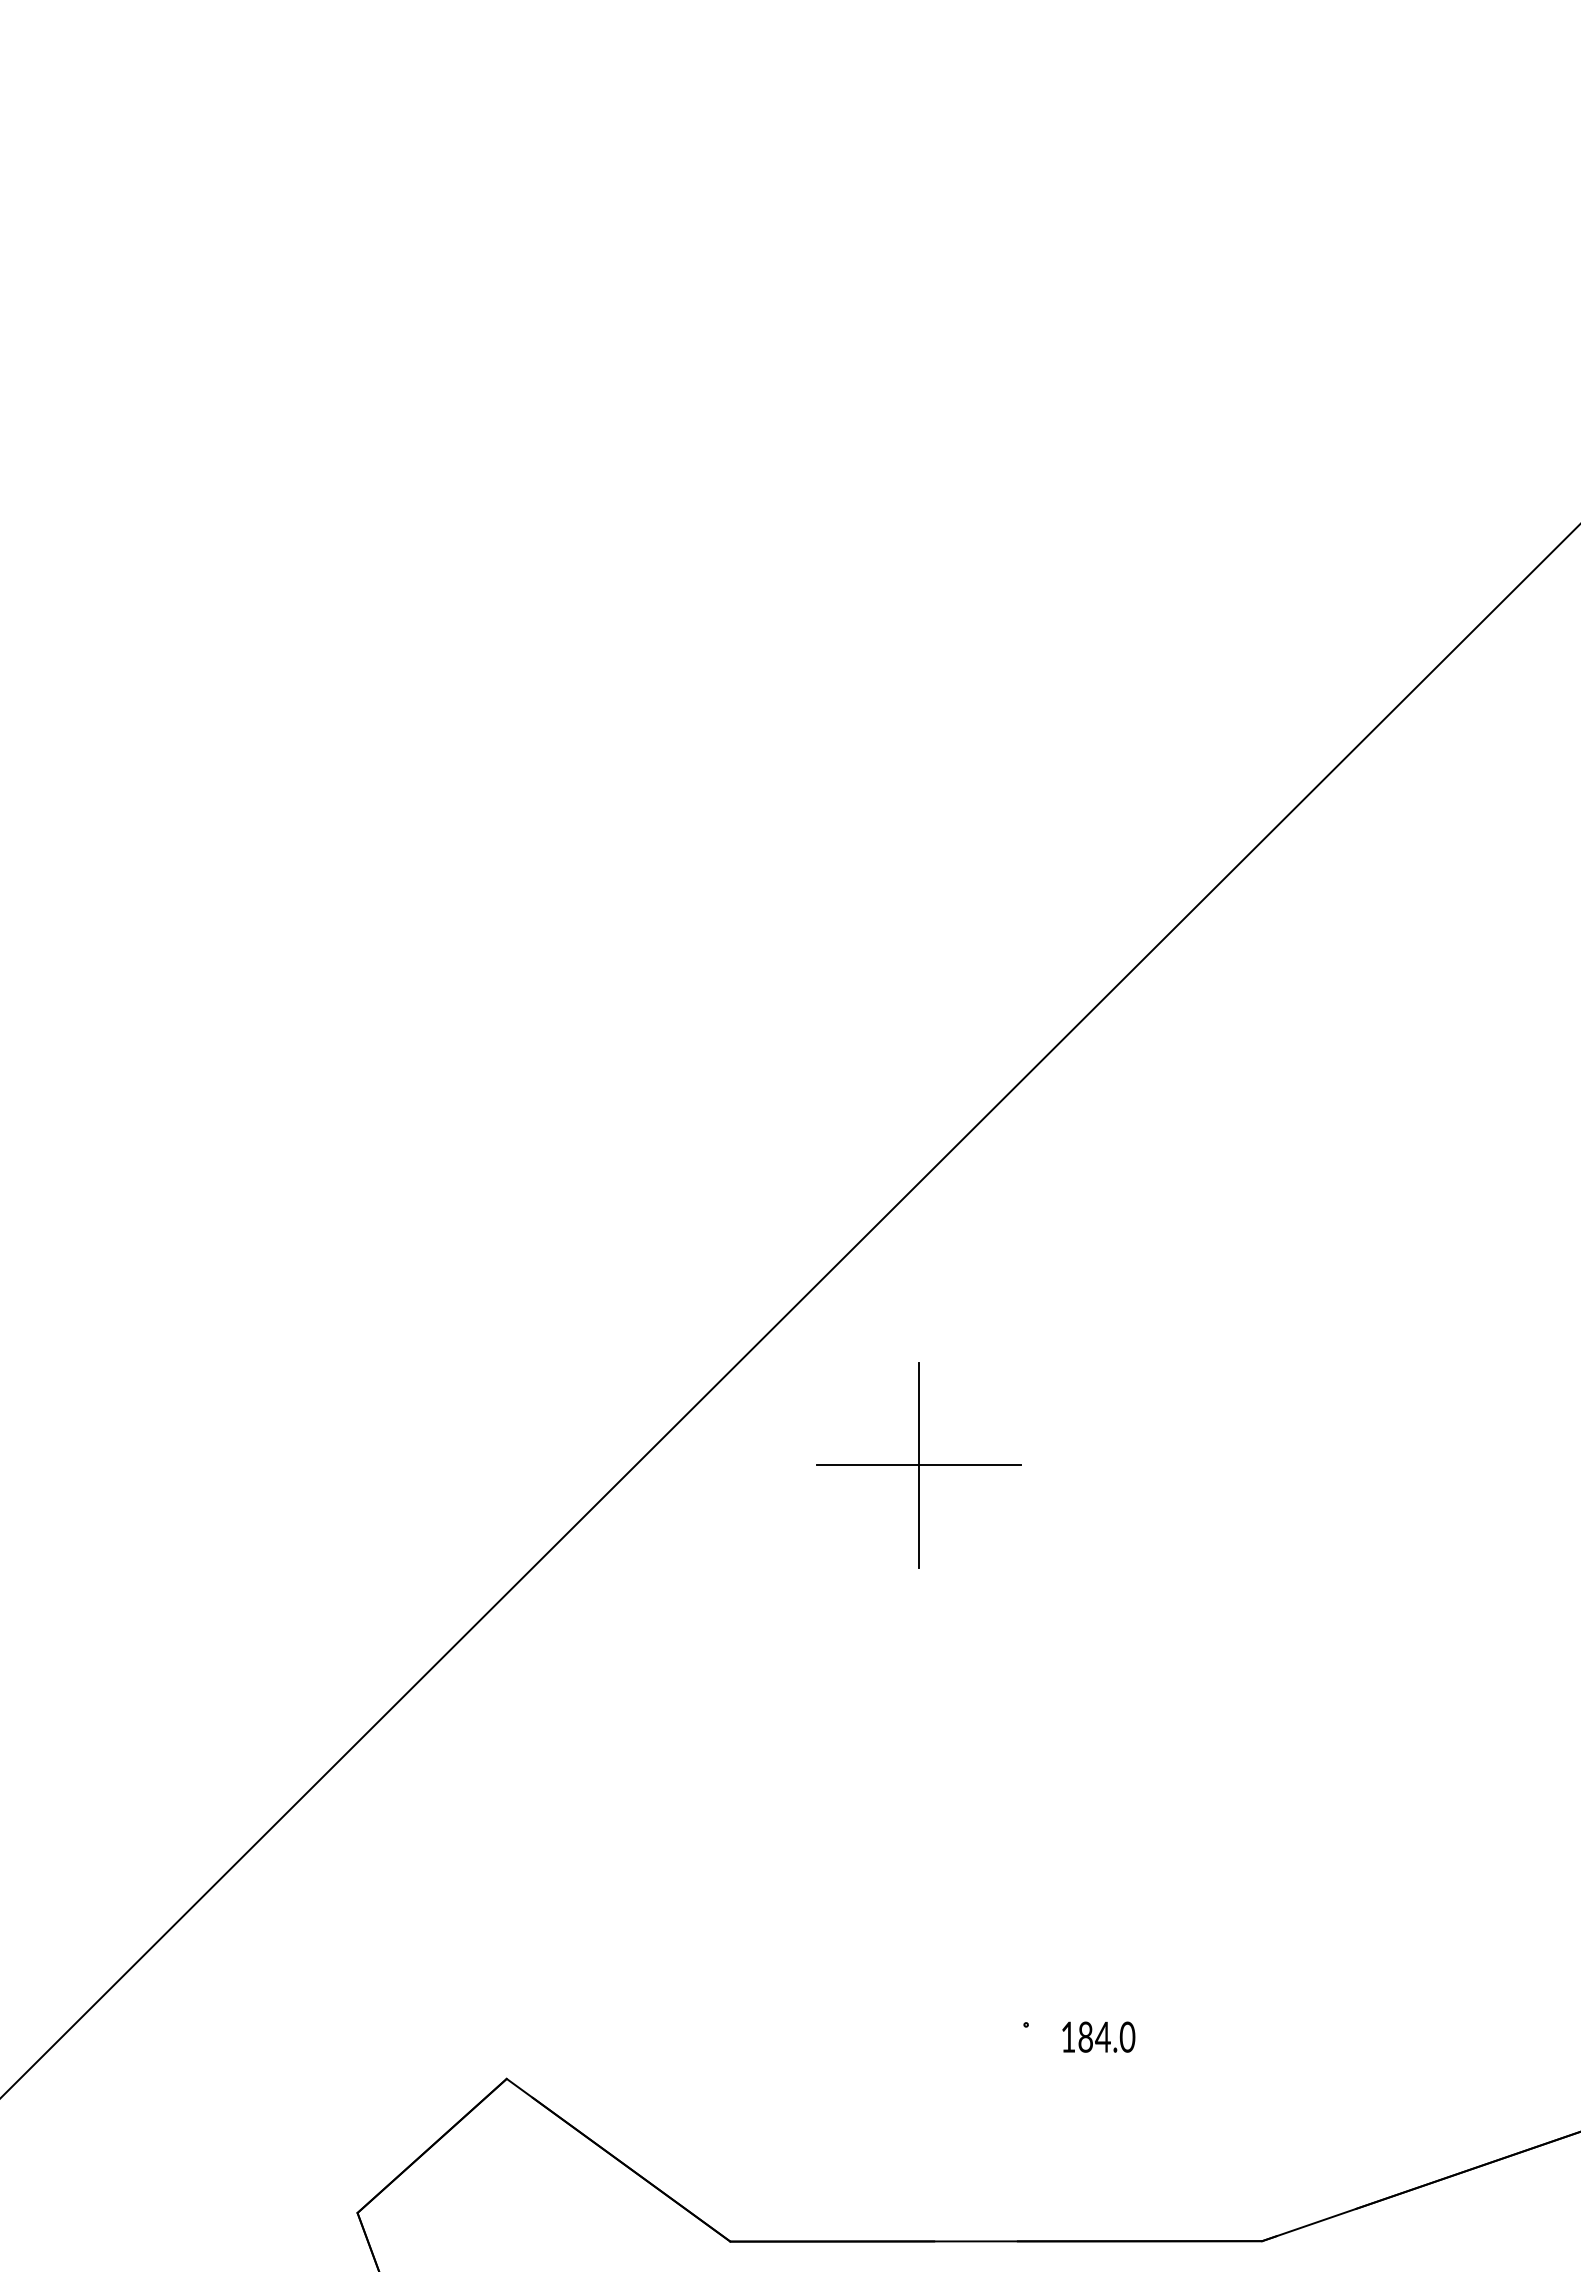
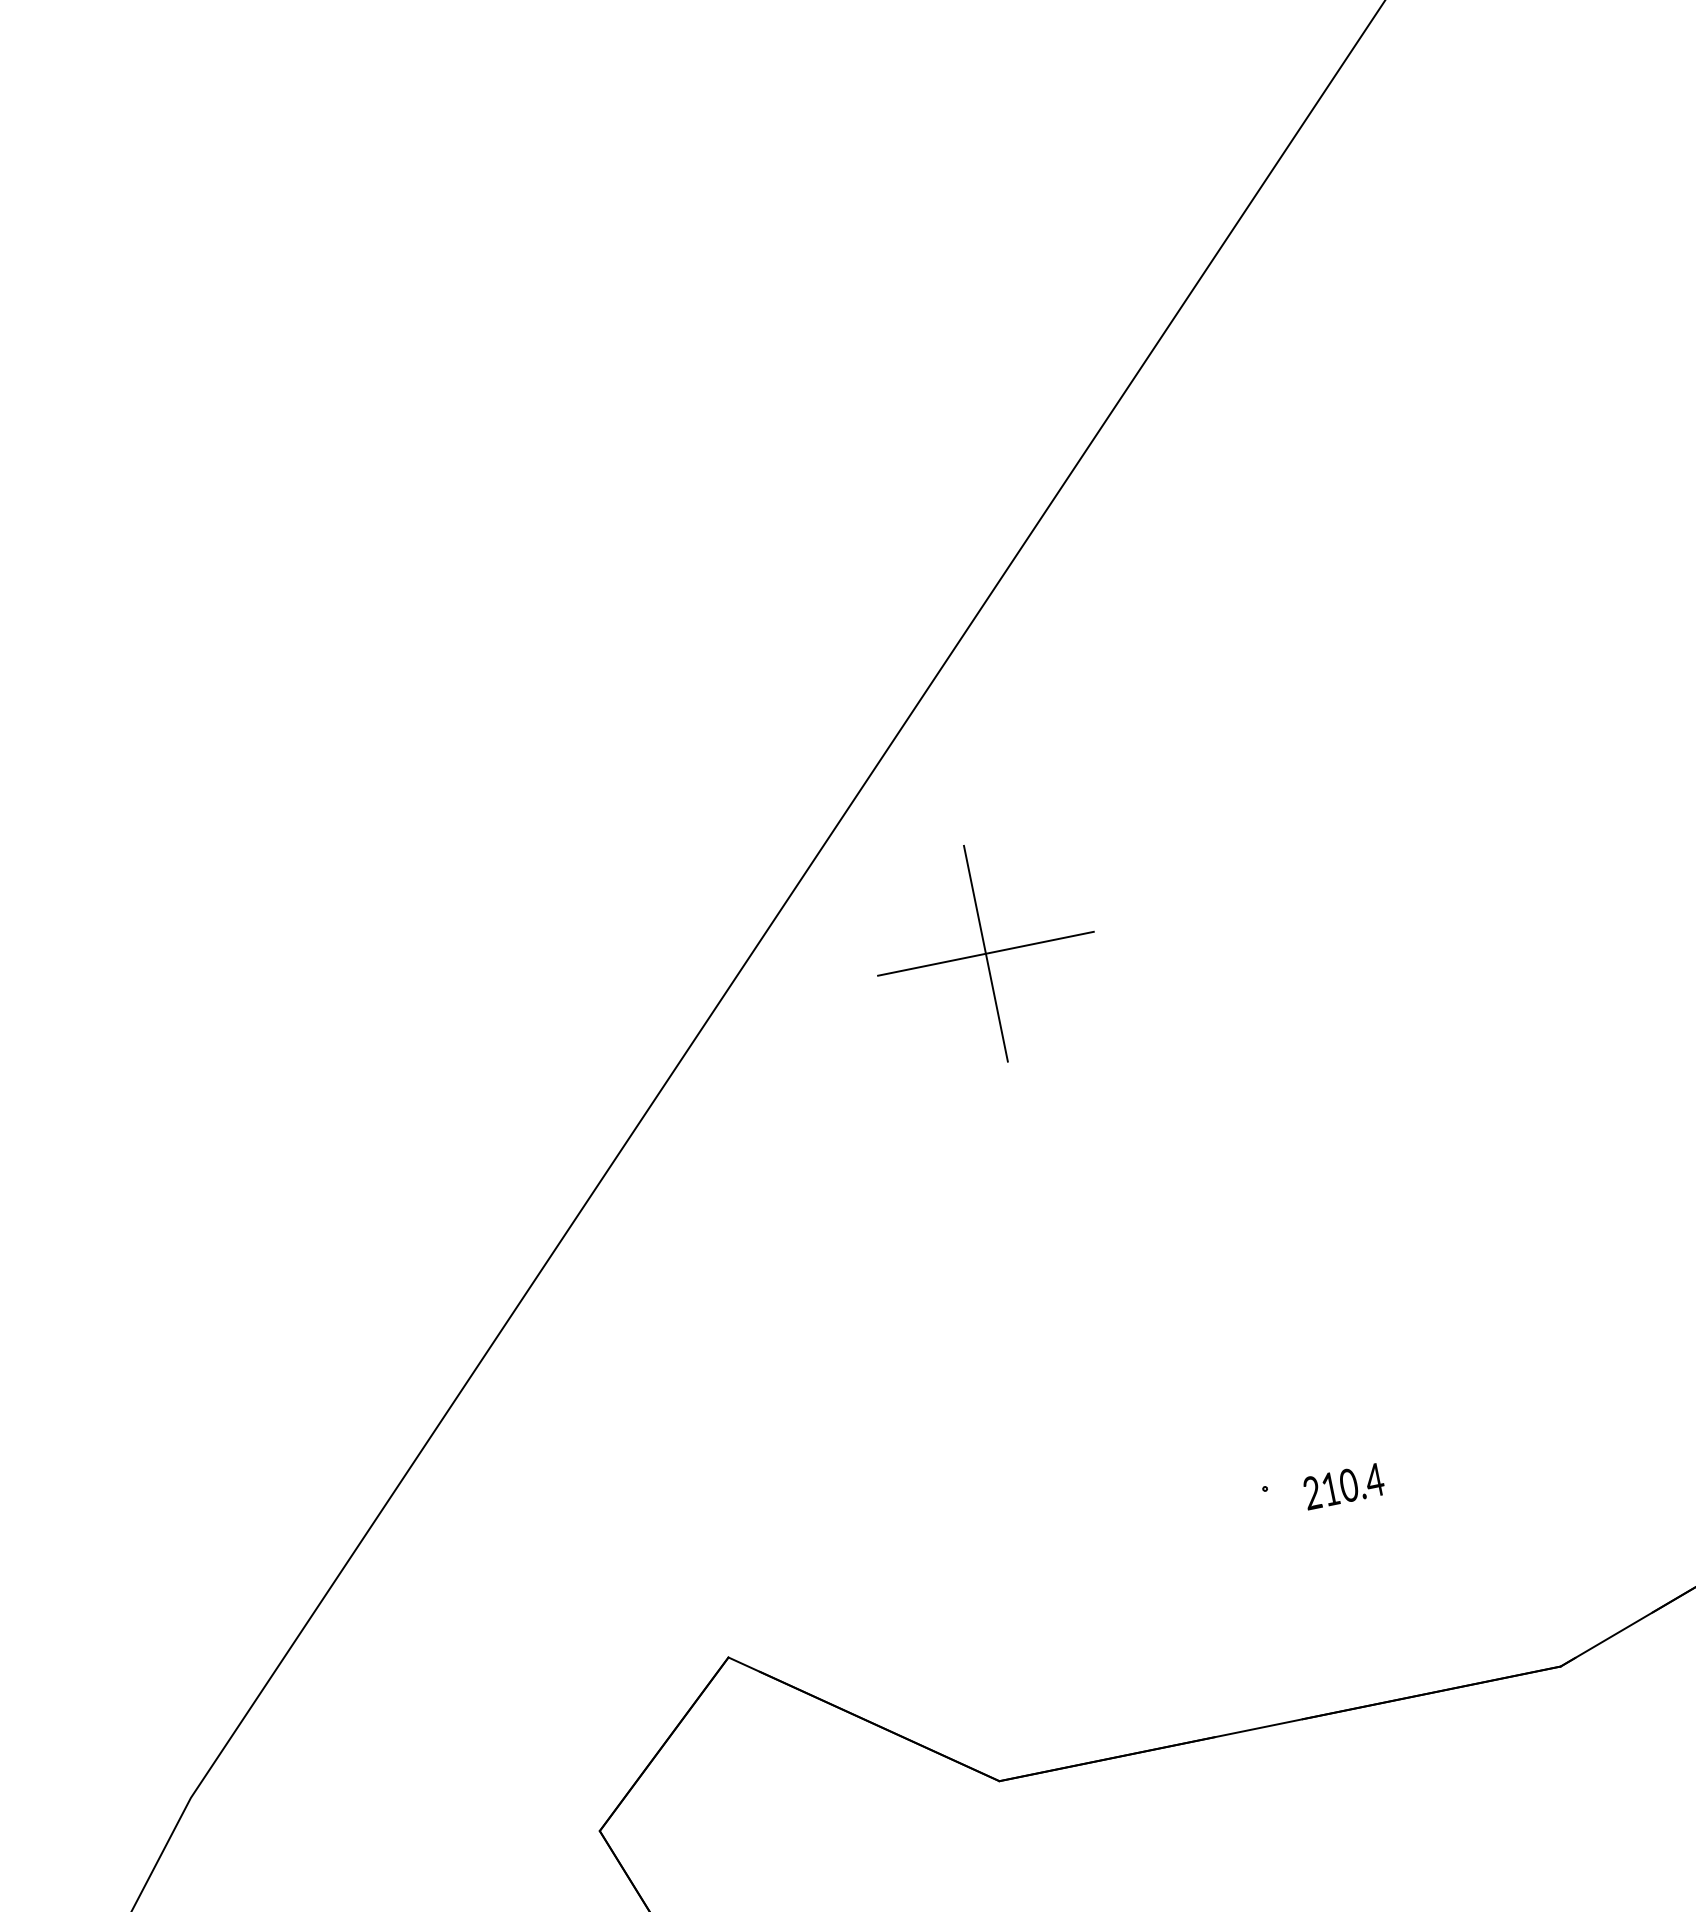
part: (918, 1465) -> (985, 954), moved
text: (1098, 2036) -> (1343, 1485), 184.0 -> 210.4

